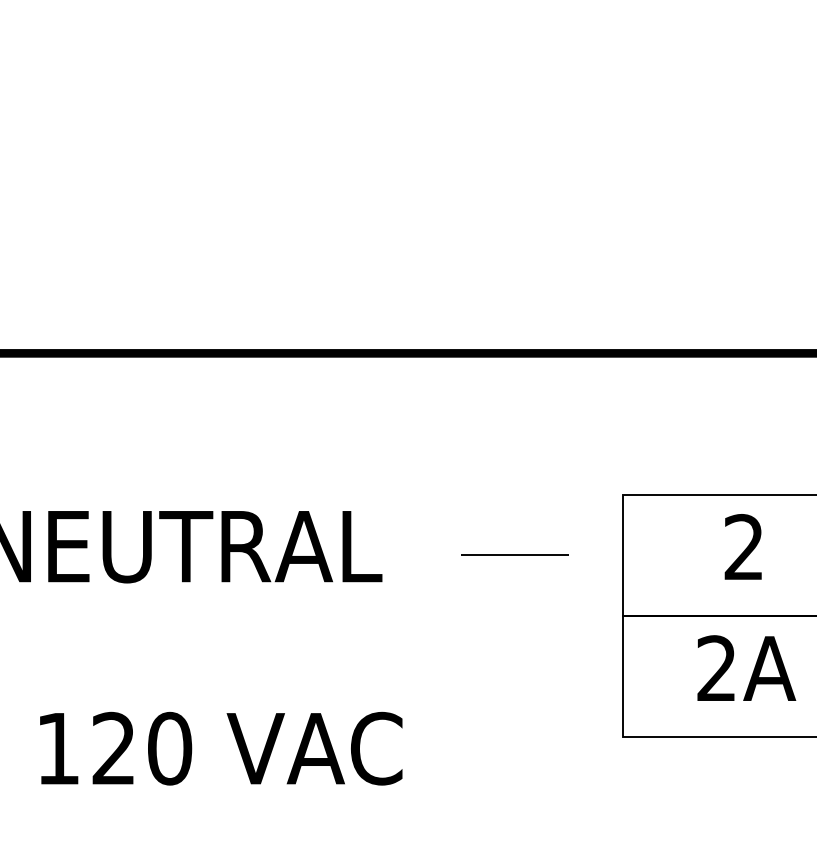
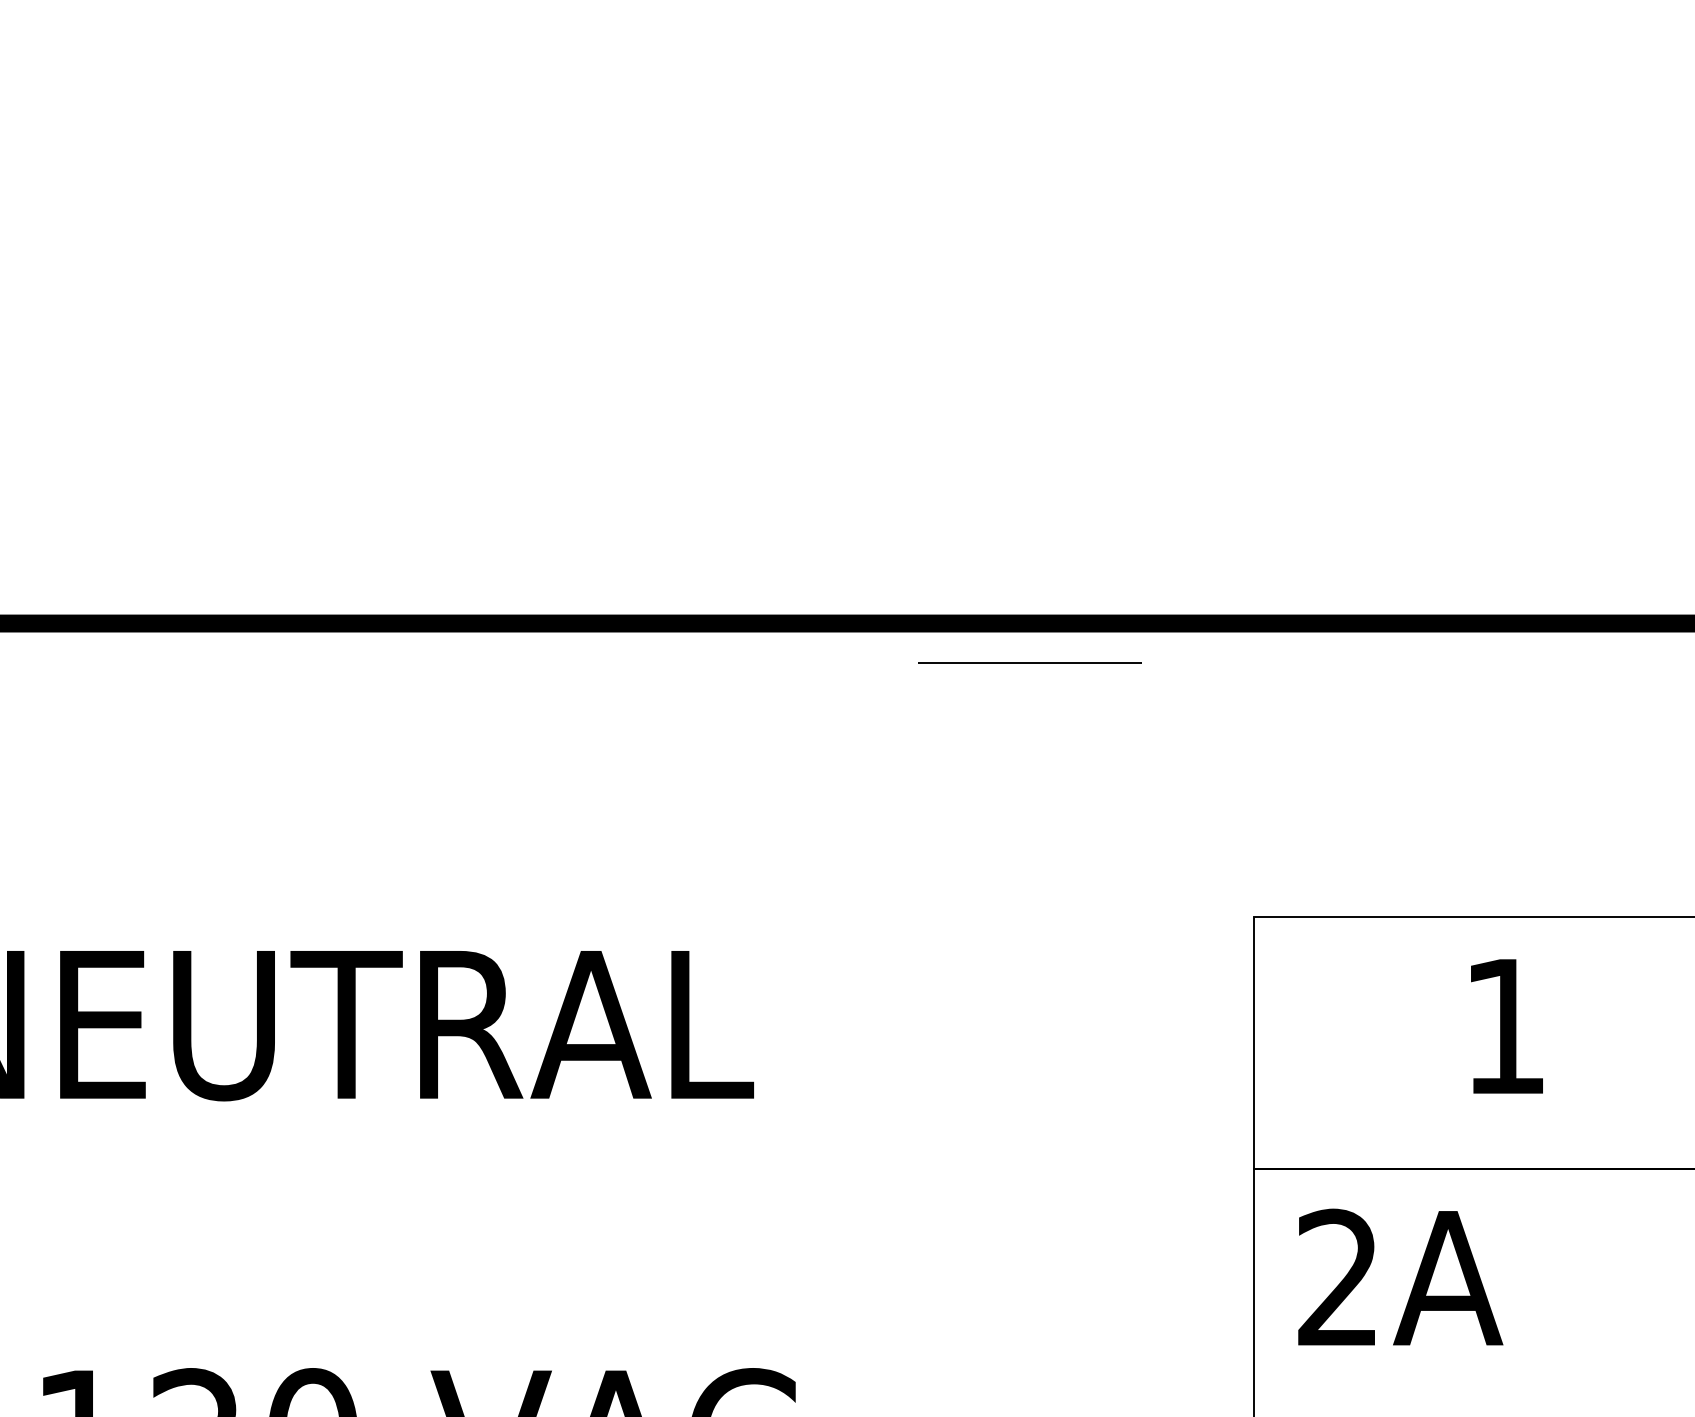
text: (743, 546) -> (1503, 1024), 2 -> 1
line: (514, 554) -> (1028, 661), moved
text: (746, 667) -> (1400, 1275), moved

